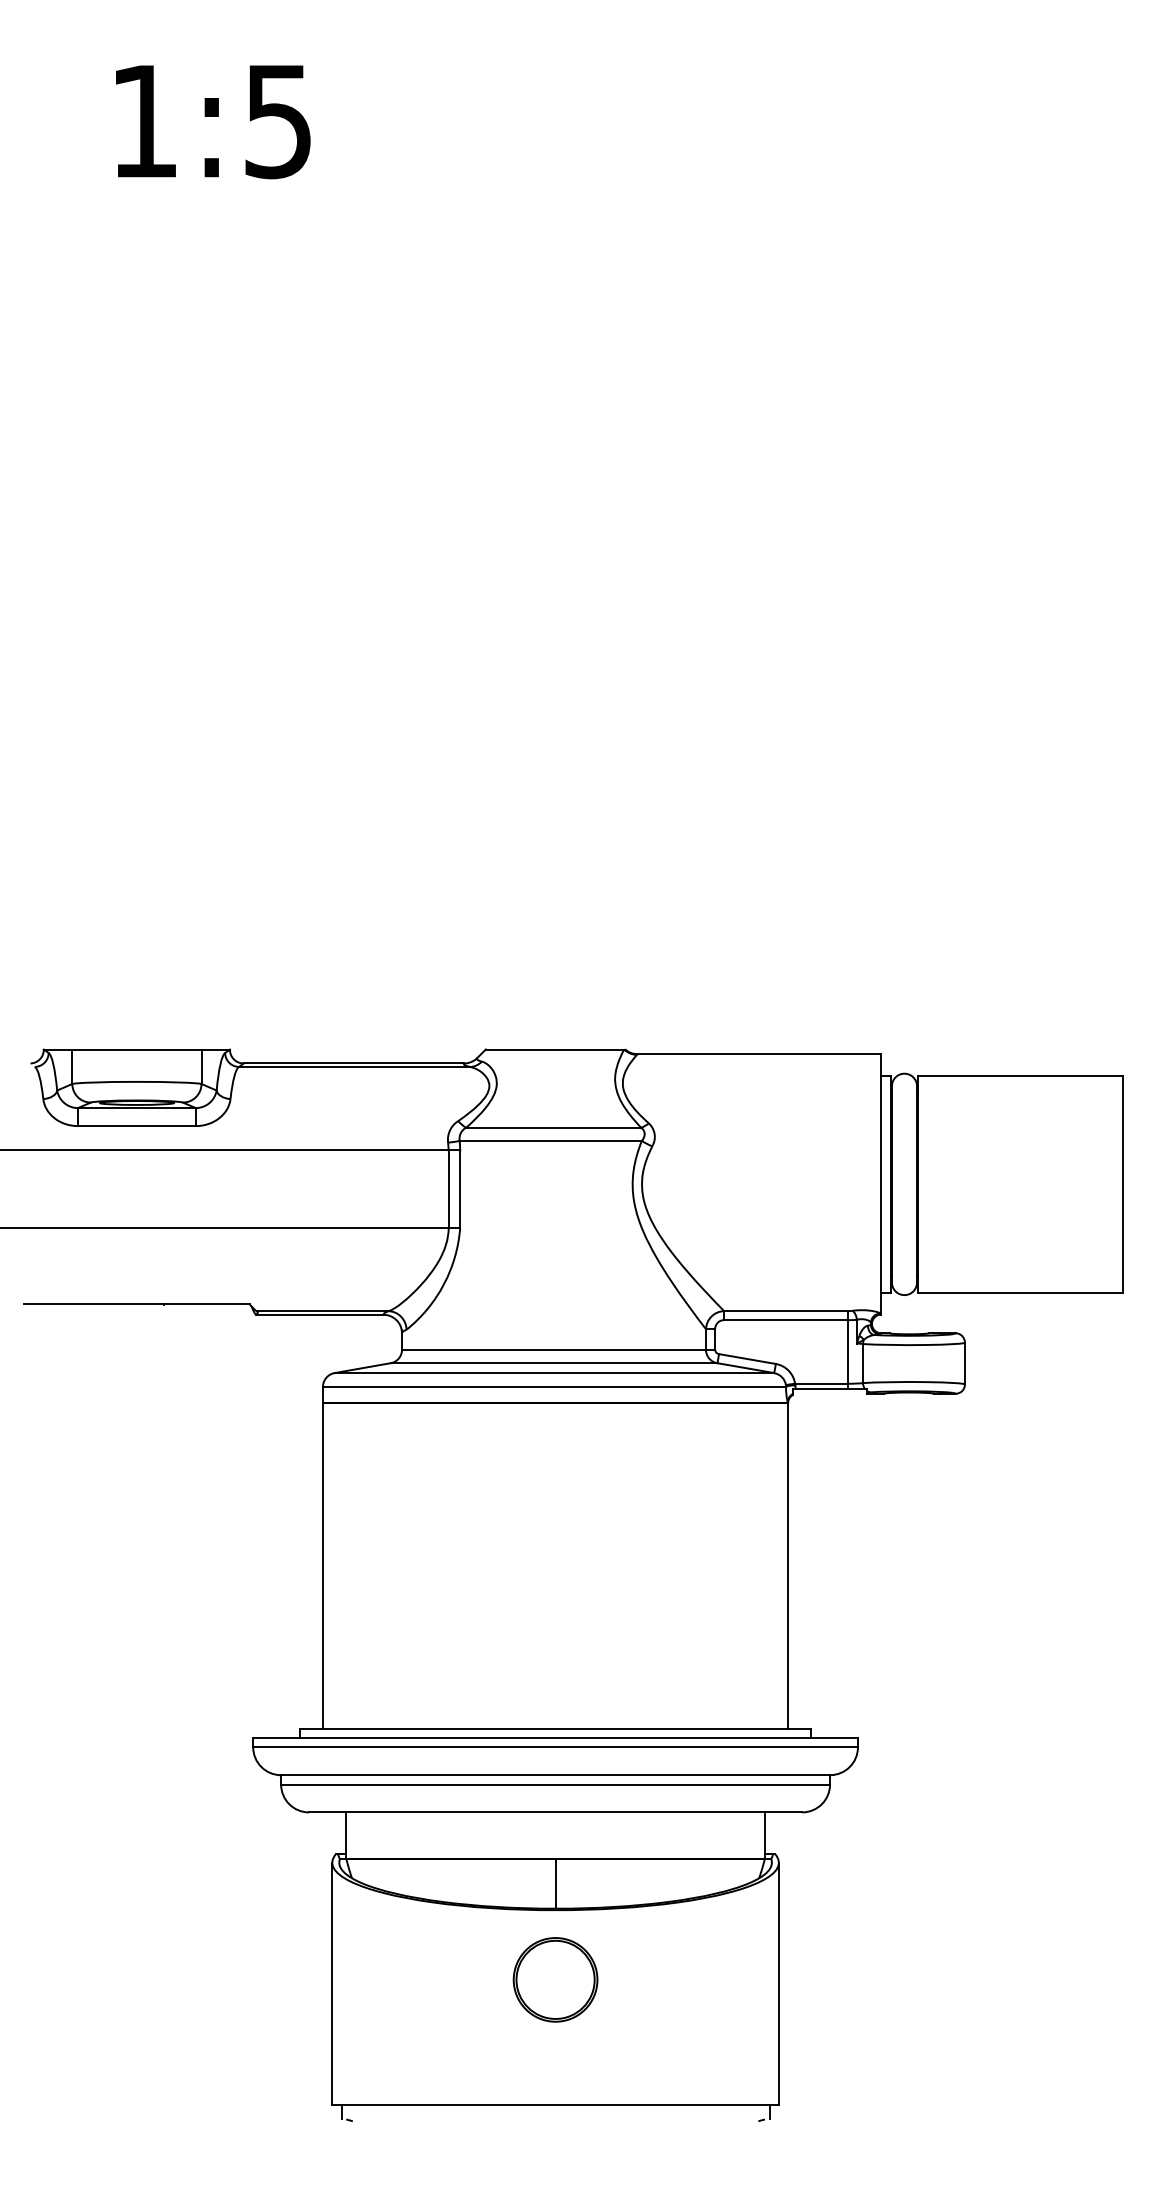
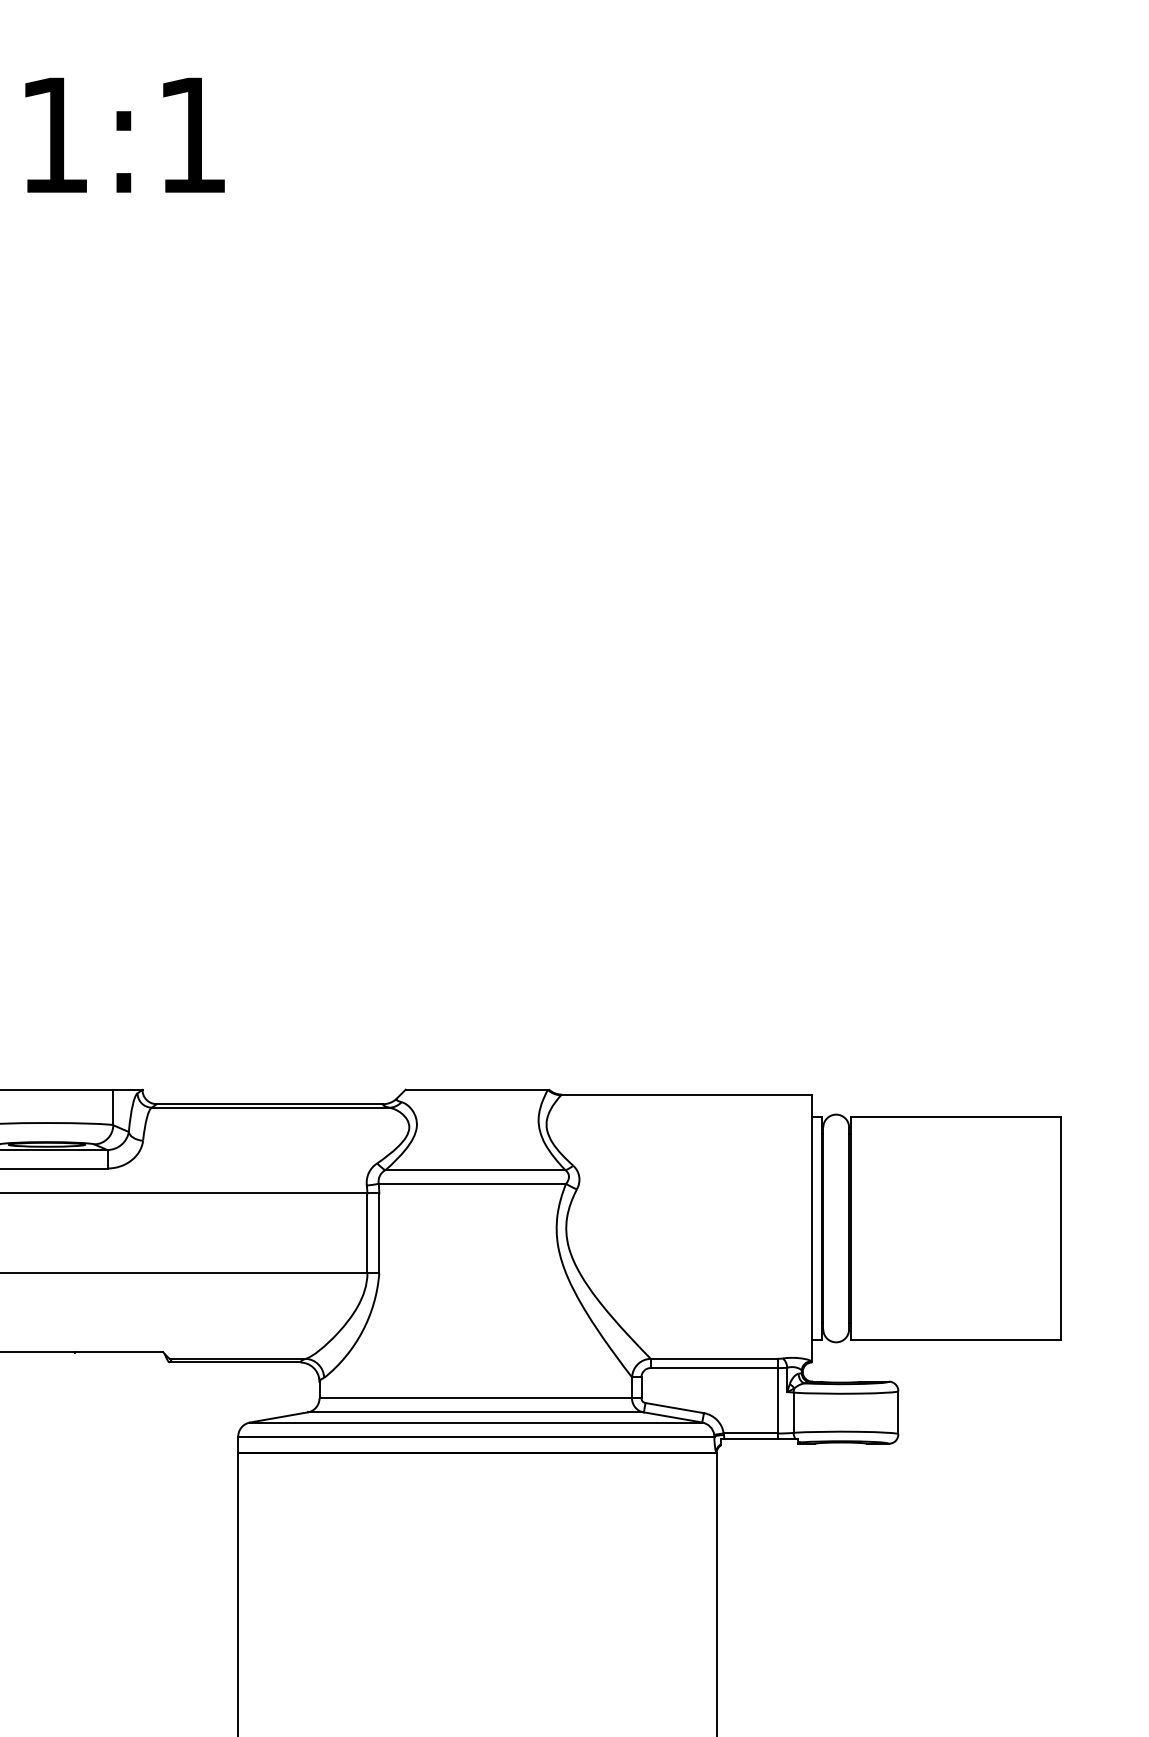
text: (277, 122) -> (191, 136), 1:5 -> 1:1

